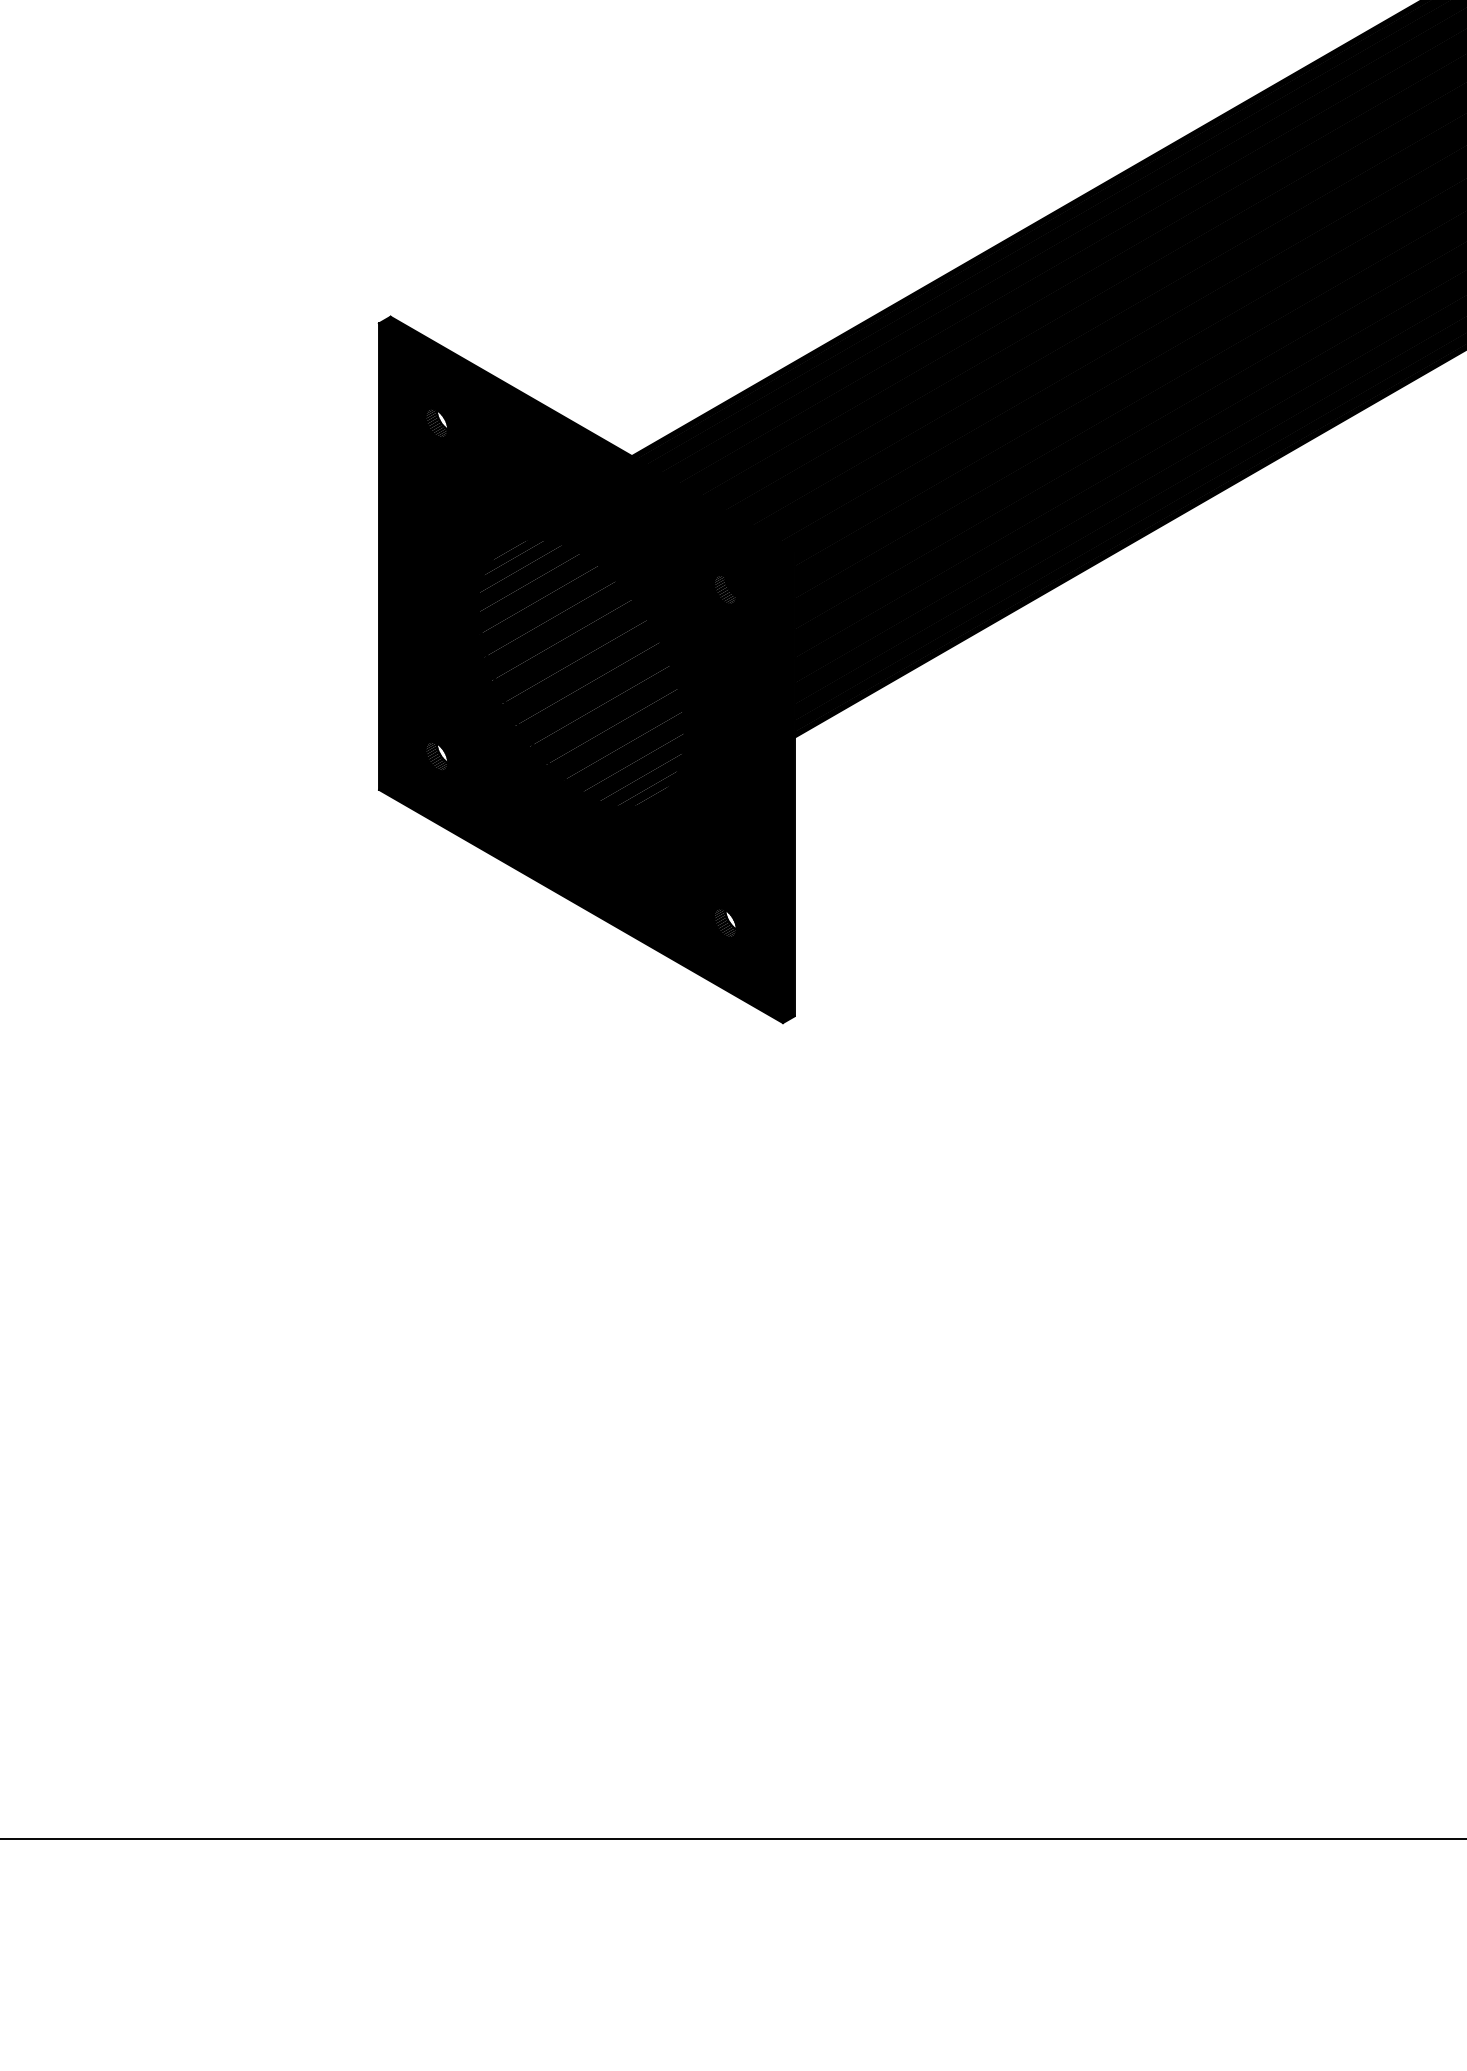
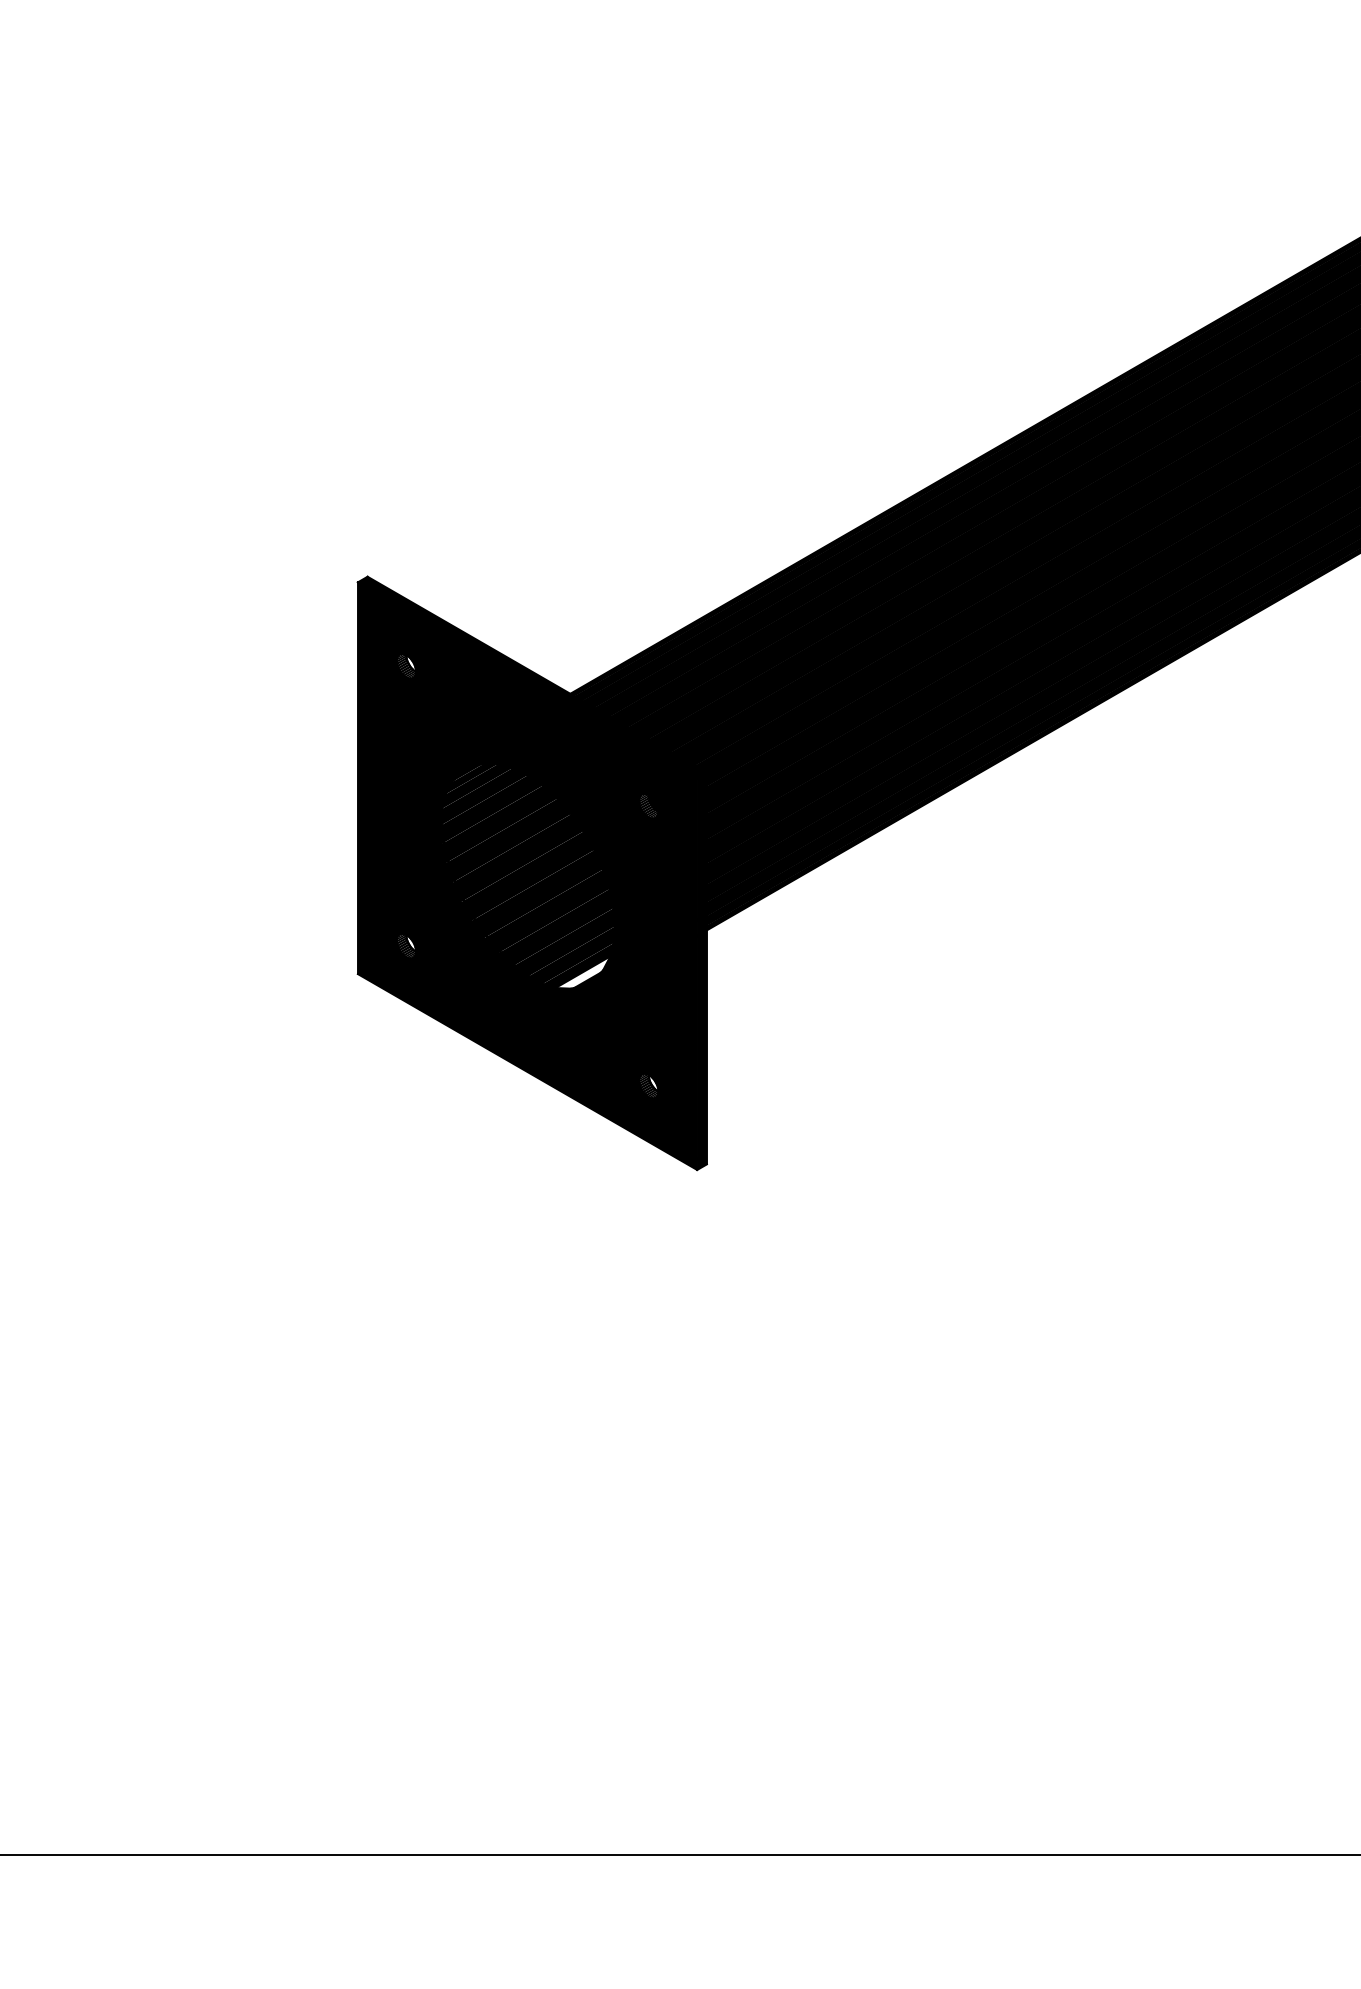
fill: (647, 787) -> (583, 972), removed

